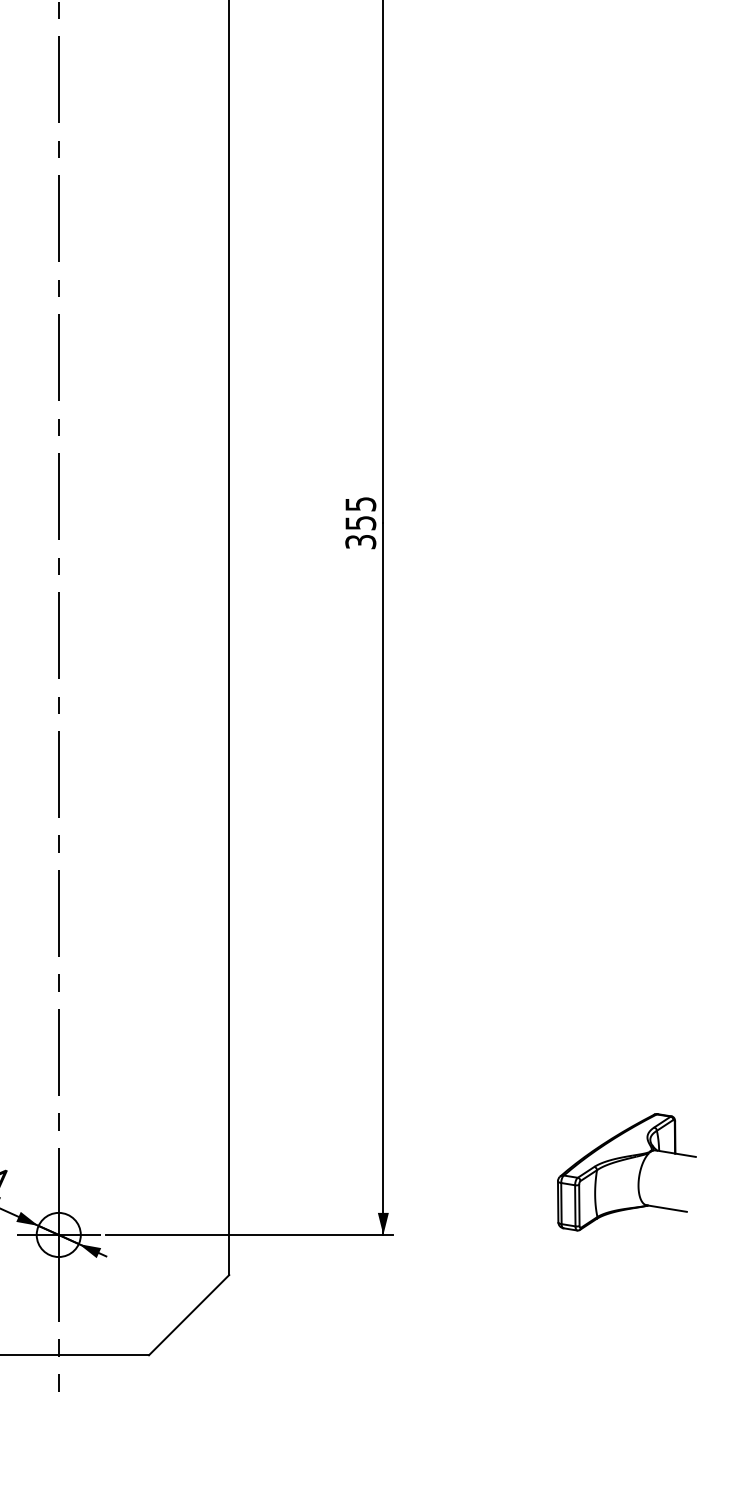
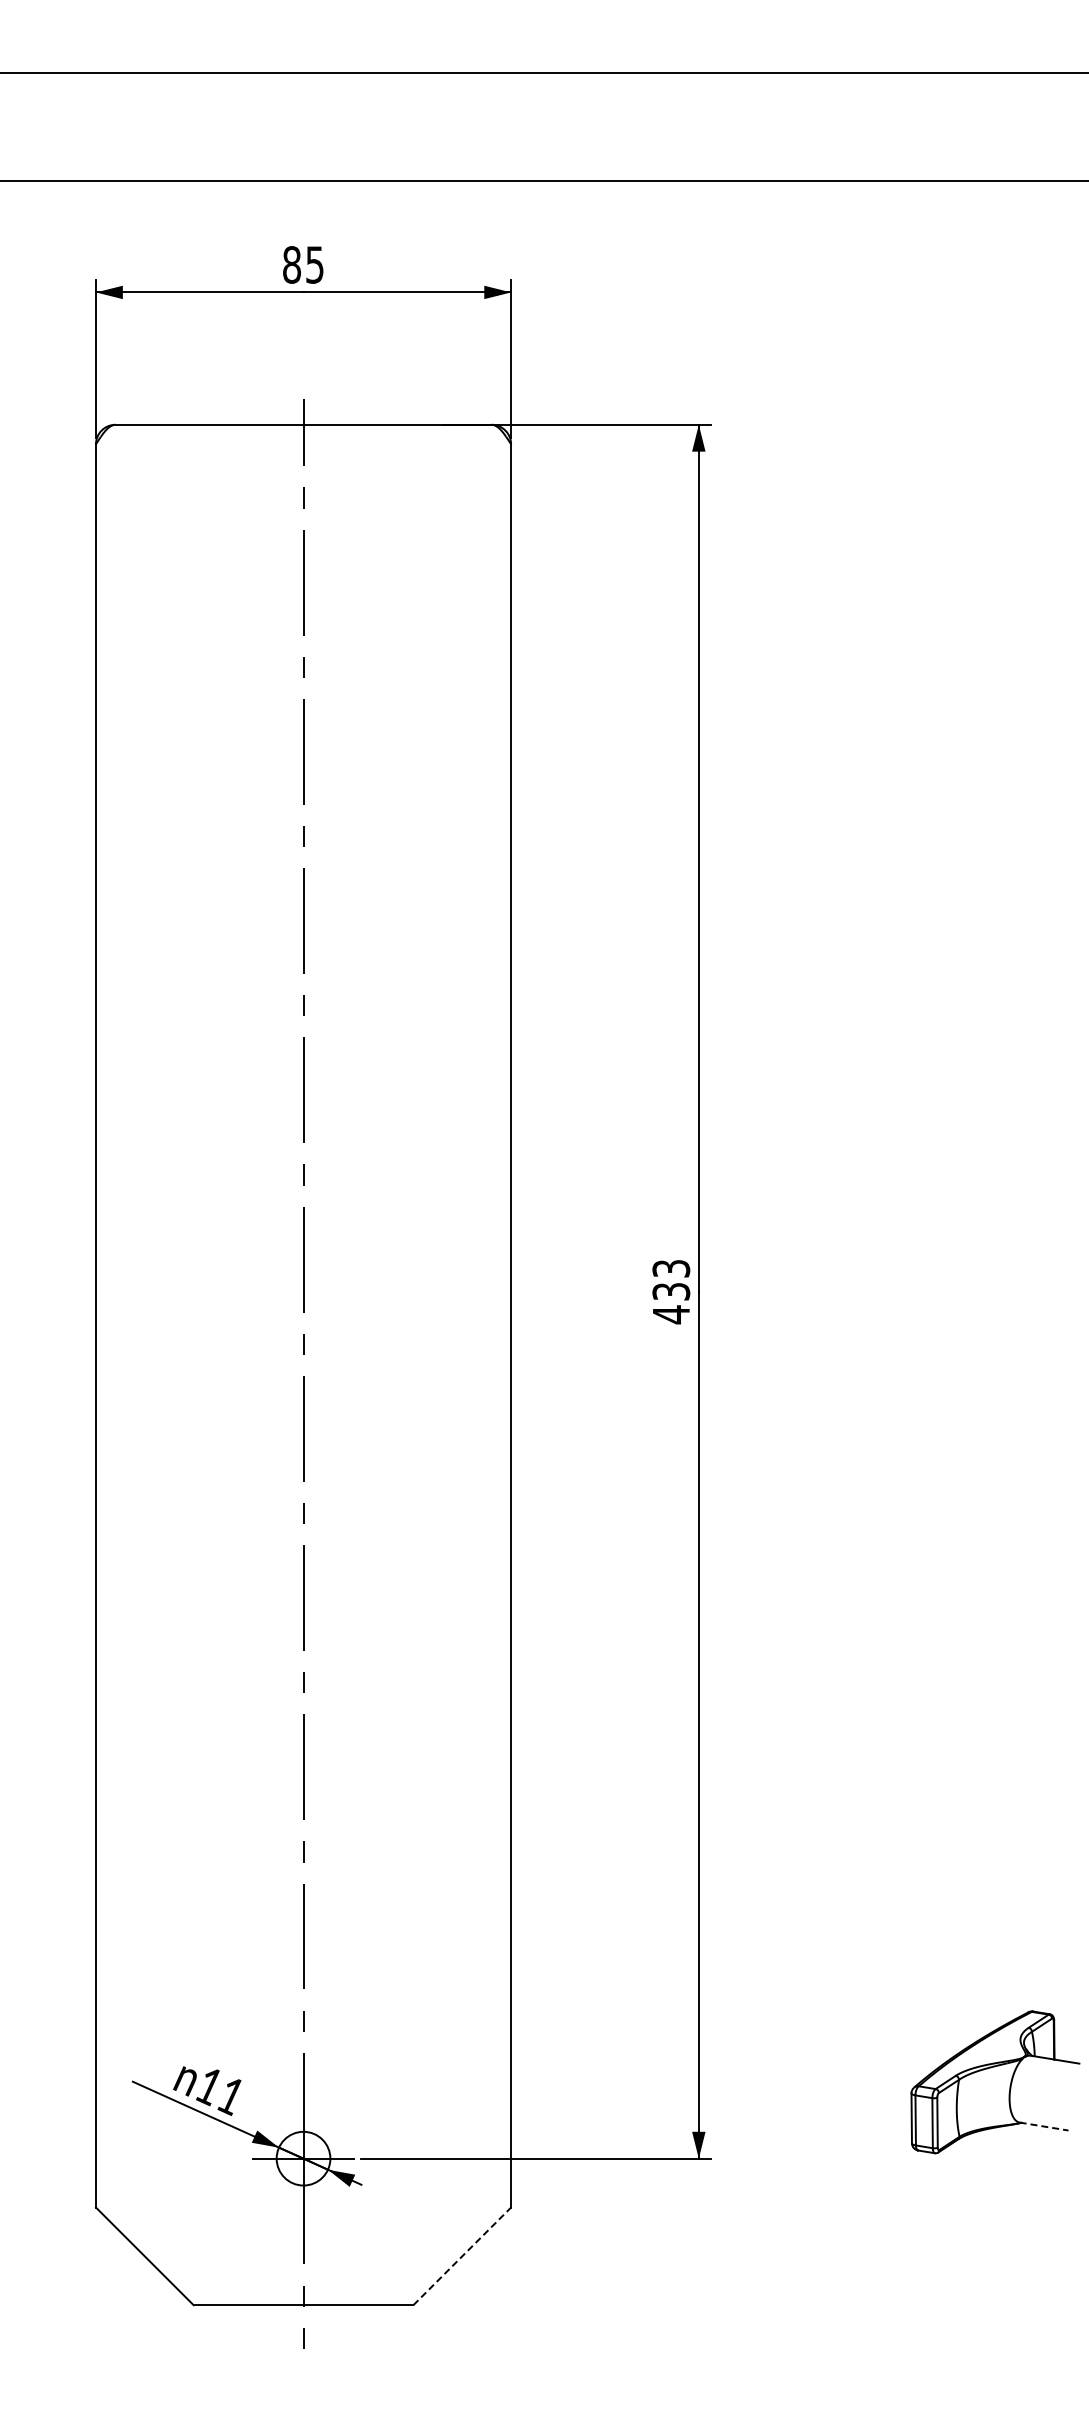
text: (360, 523) -> (671, 1292), 355 -> 433
line: (667, 1208) -> (1044, 2126), solid -> dashed
line: (189, 1315) -> (462, 2256), solid -> dashed

